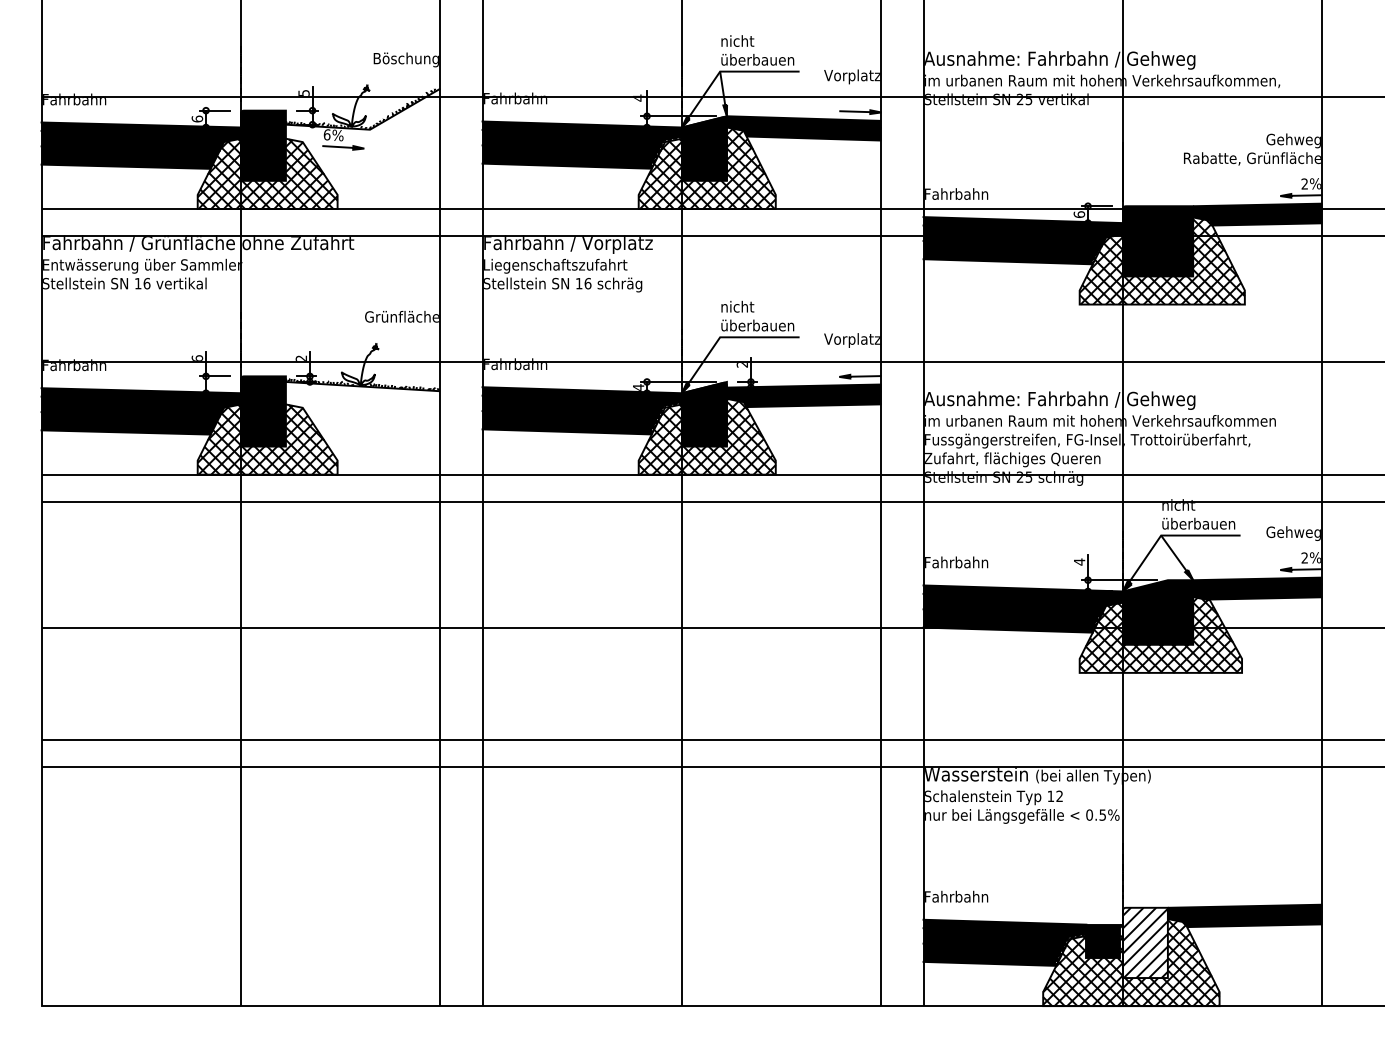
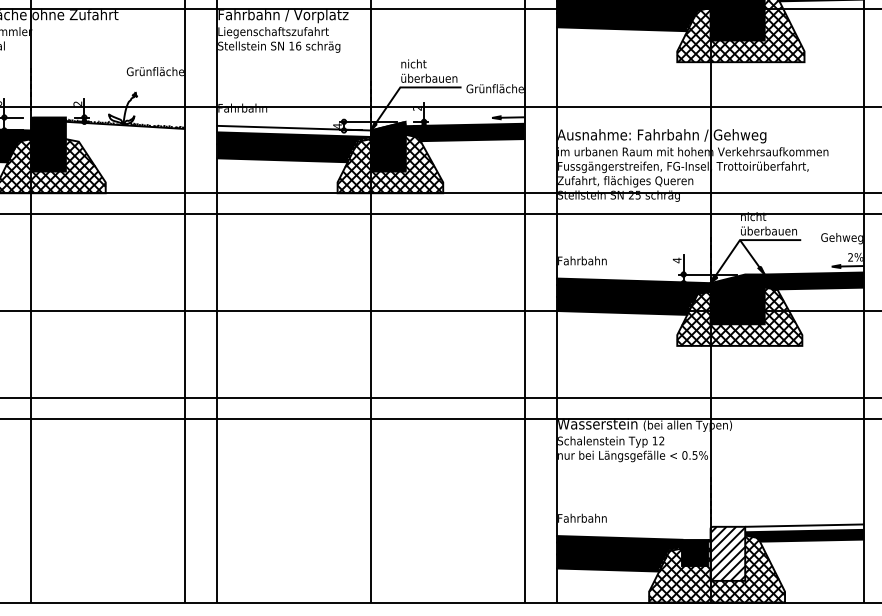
text: (842, 340) -> (494, 89), Vorplatz -> Grünfläche
fill: (581, 394) -> (293, 131), removed
fill: (1244, 909) -> (804, 528), removed

